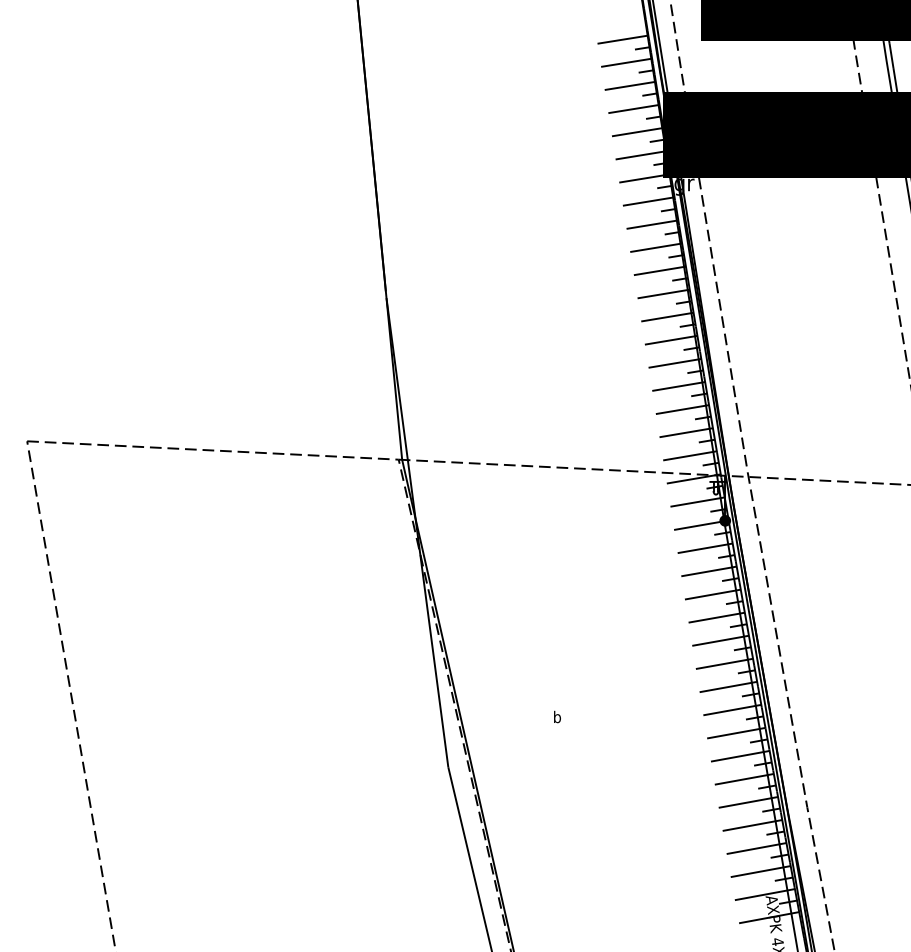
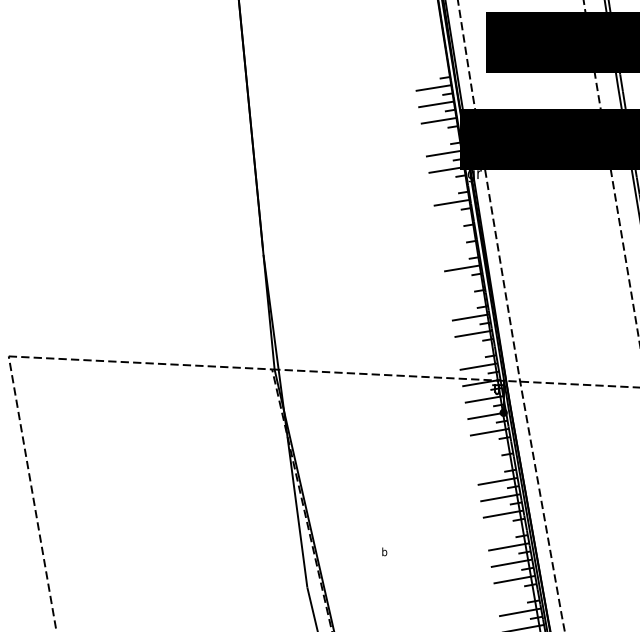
line: (622, 39) -> (430, 71), removed
line: (637, 132) -> (441, 137), removed
line: (648, 201) -> (449, 186), removed
line: (656, 247) -> (454, 218), removed
line: (659, 270) -> (457, 235), removed
line: (663, 293) -> (459, 251), removed
line: (670, 339) -> (464, 284), removed
line: (674, 362) -> (467, 300), removed
line: (685, 432) -> (475, 350), removed
line: (708, 571) -> (491, 448), removed
line: (712, 594) -> (494, 465), removed
line: (728, 686) -> (505, 530), removed
line: (743, 778) -> (516, 595), removed

